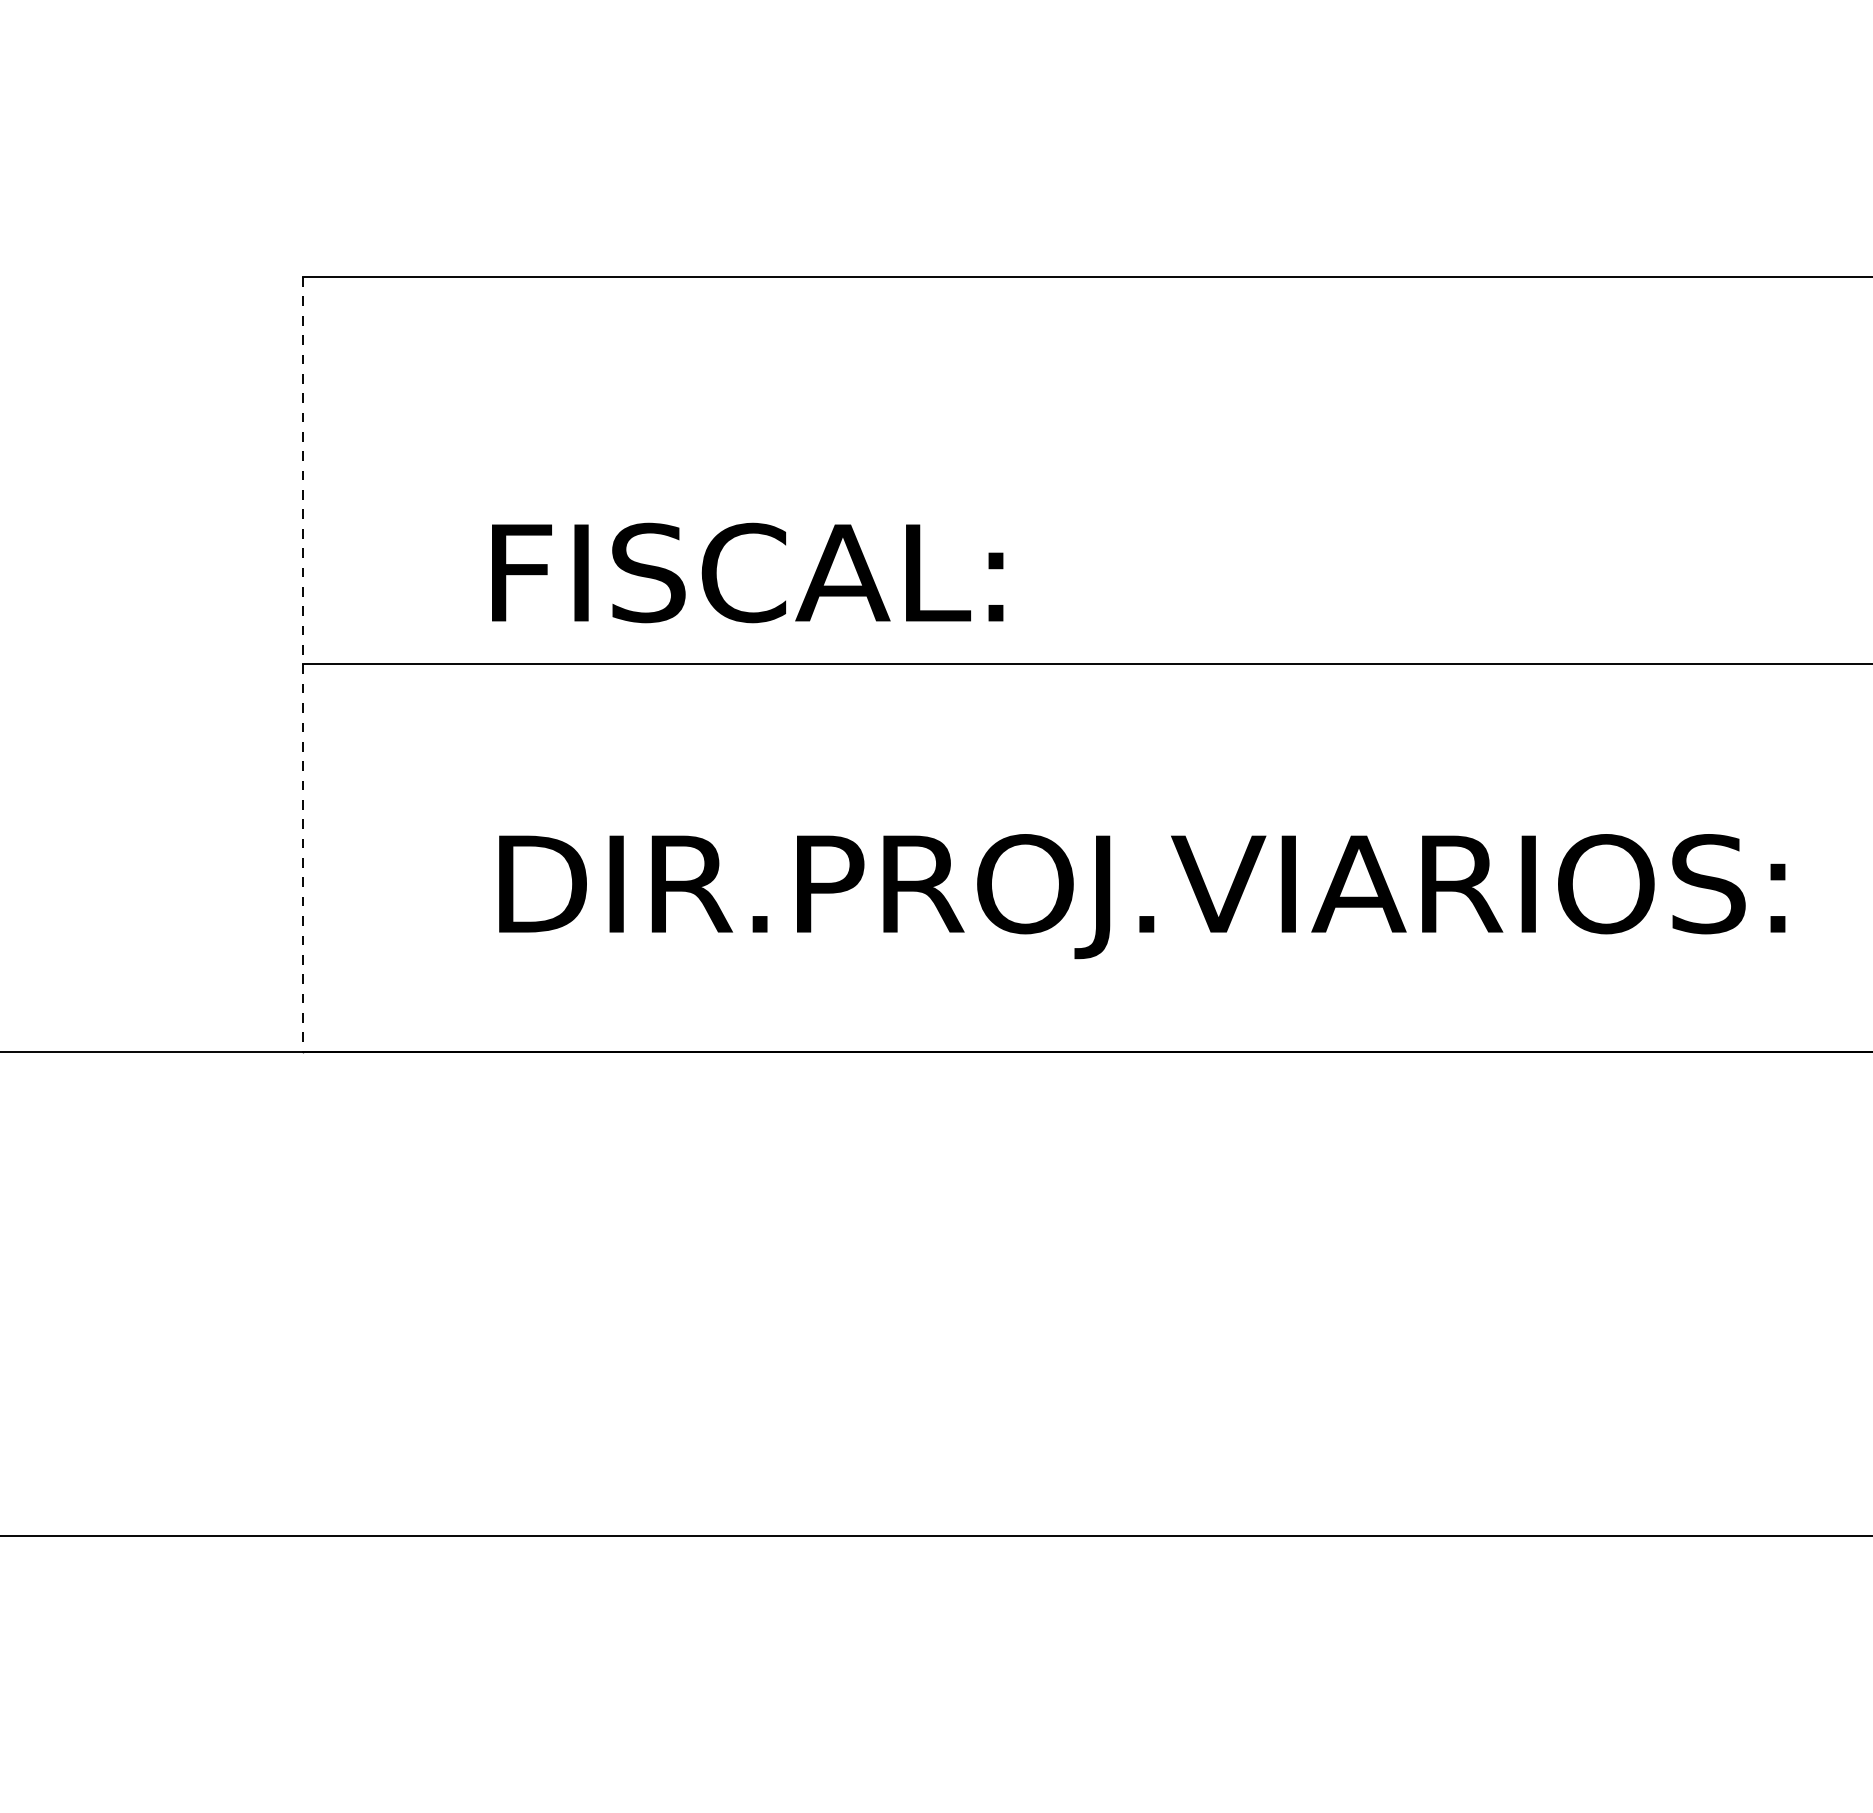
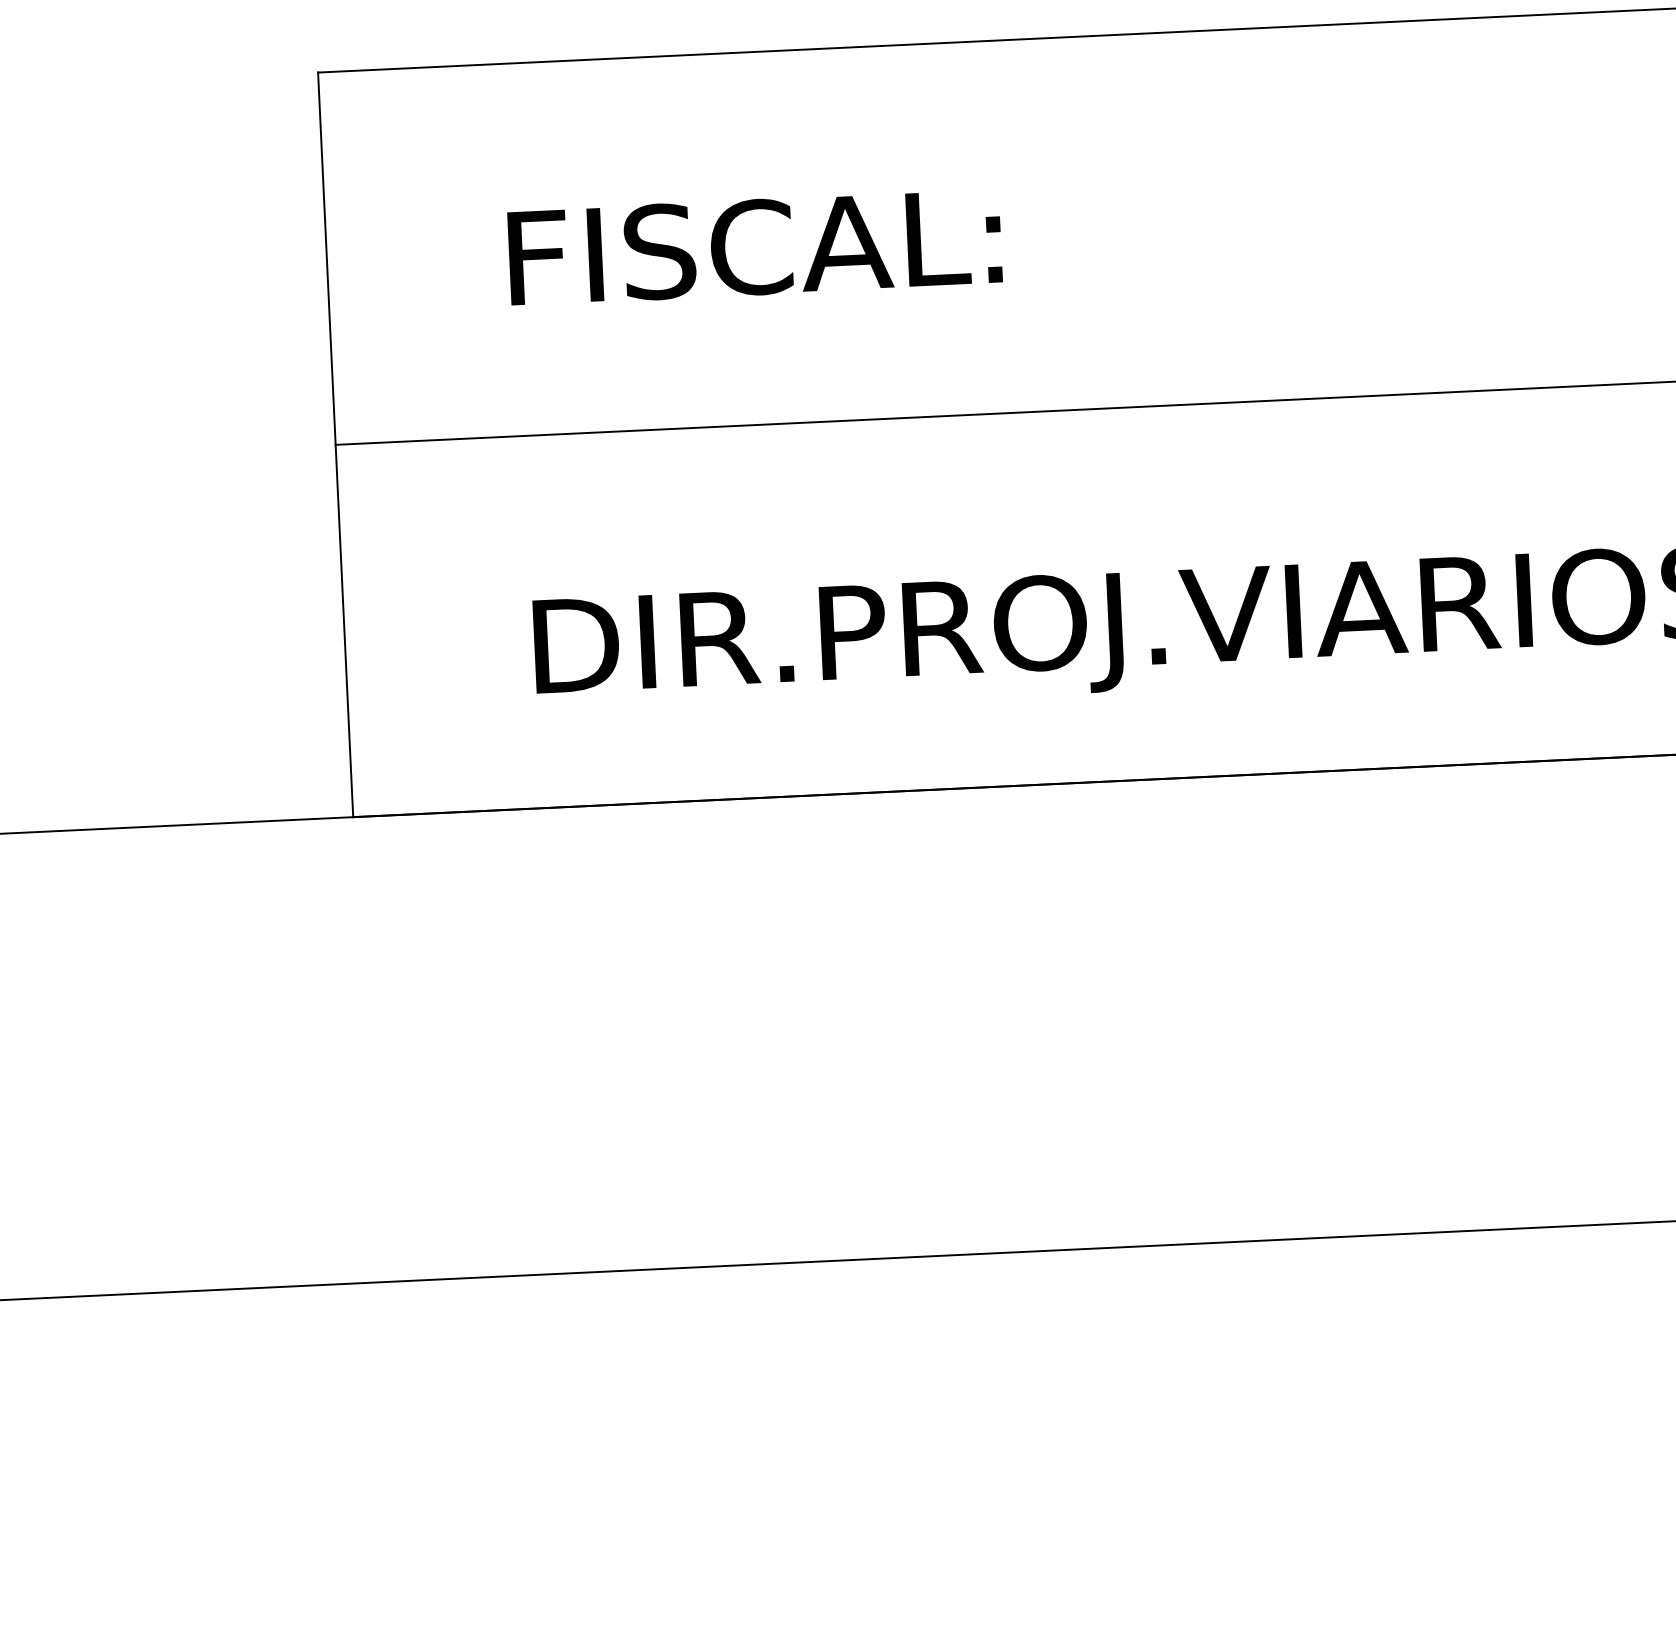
text: (747, 572) -> (754, 246), moved
line: (302, 664) -> (335, 444), dashed -> solid

